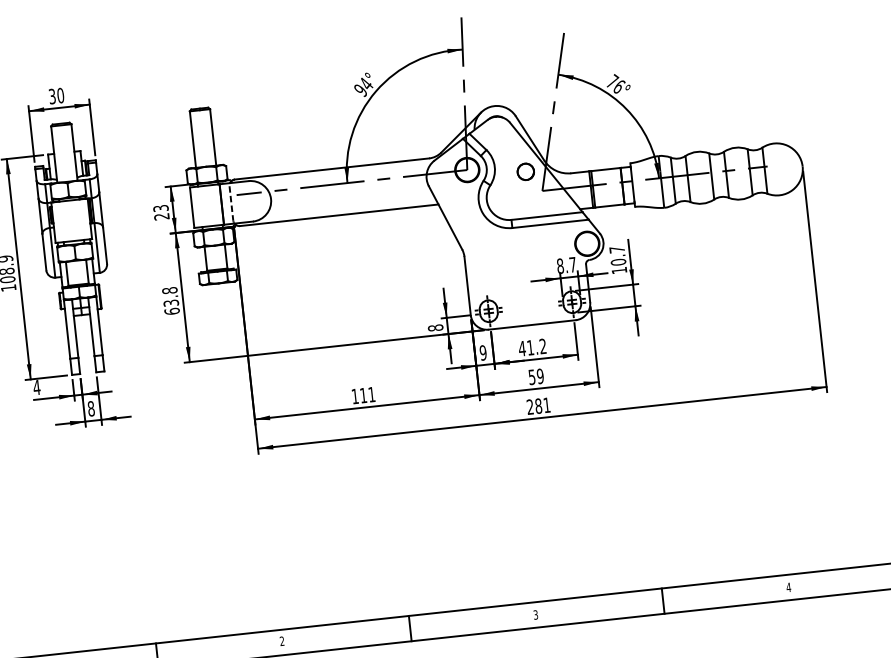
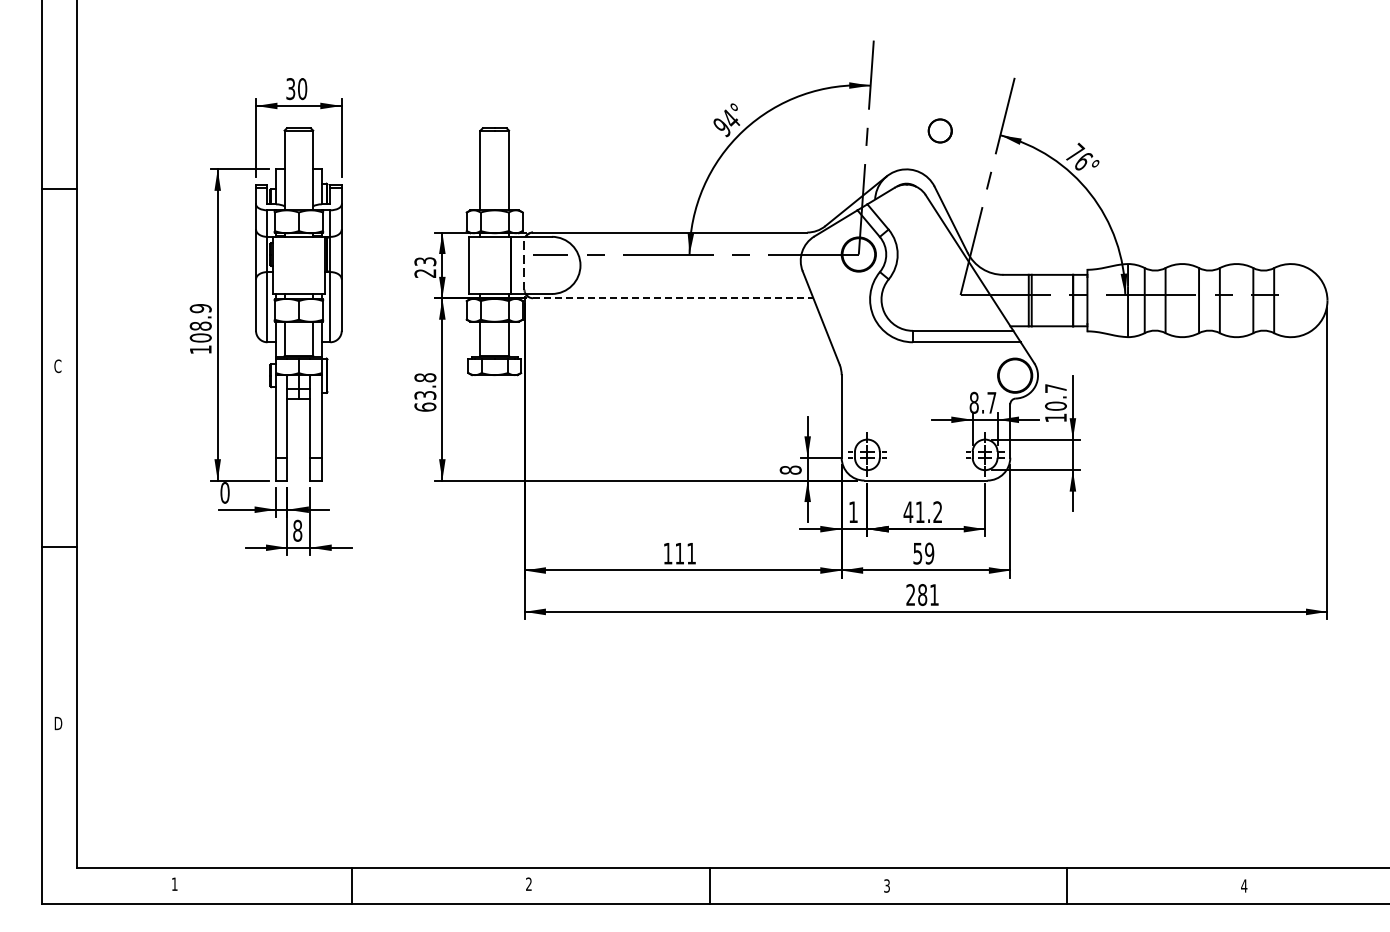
circle: (525, 171) -> (939, 130), moved
line: (339, 215) -> (673, 298), solid -> dashed
text: (482, 353) -> (852, 512), 9 -> 1
text: (36, 387) -> (224, 492), 4 -> 0

